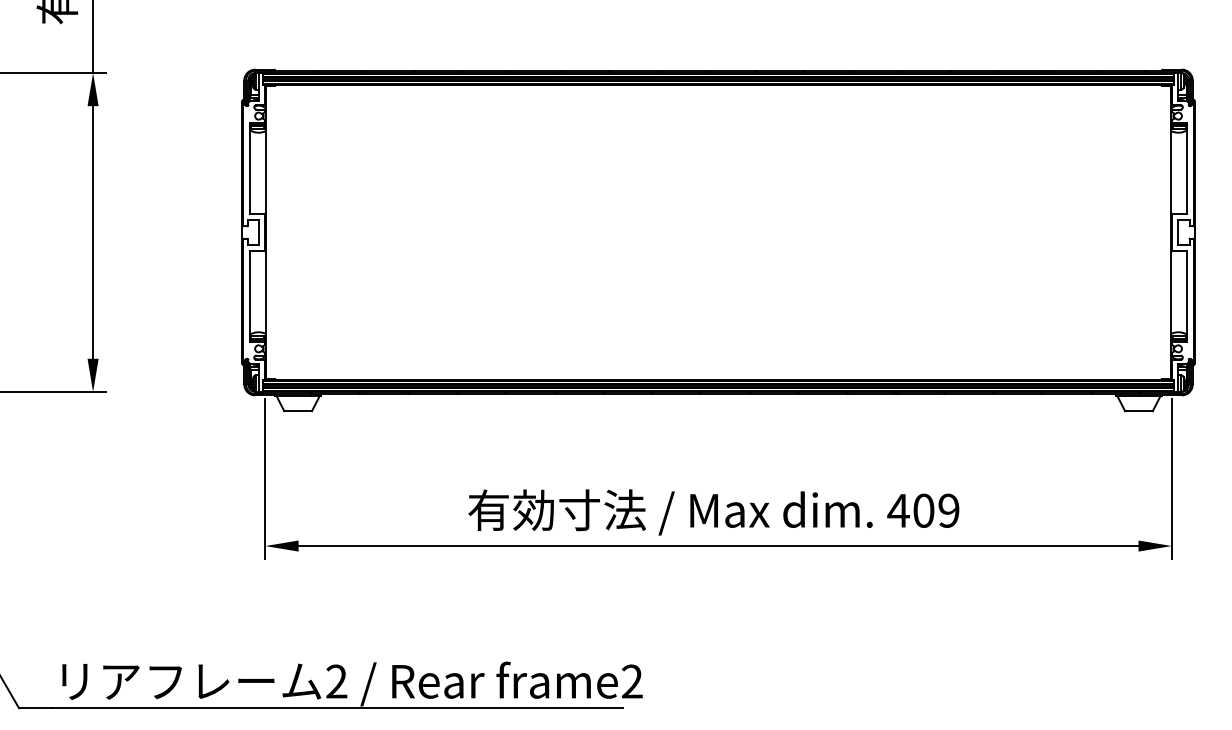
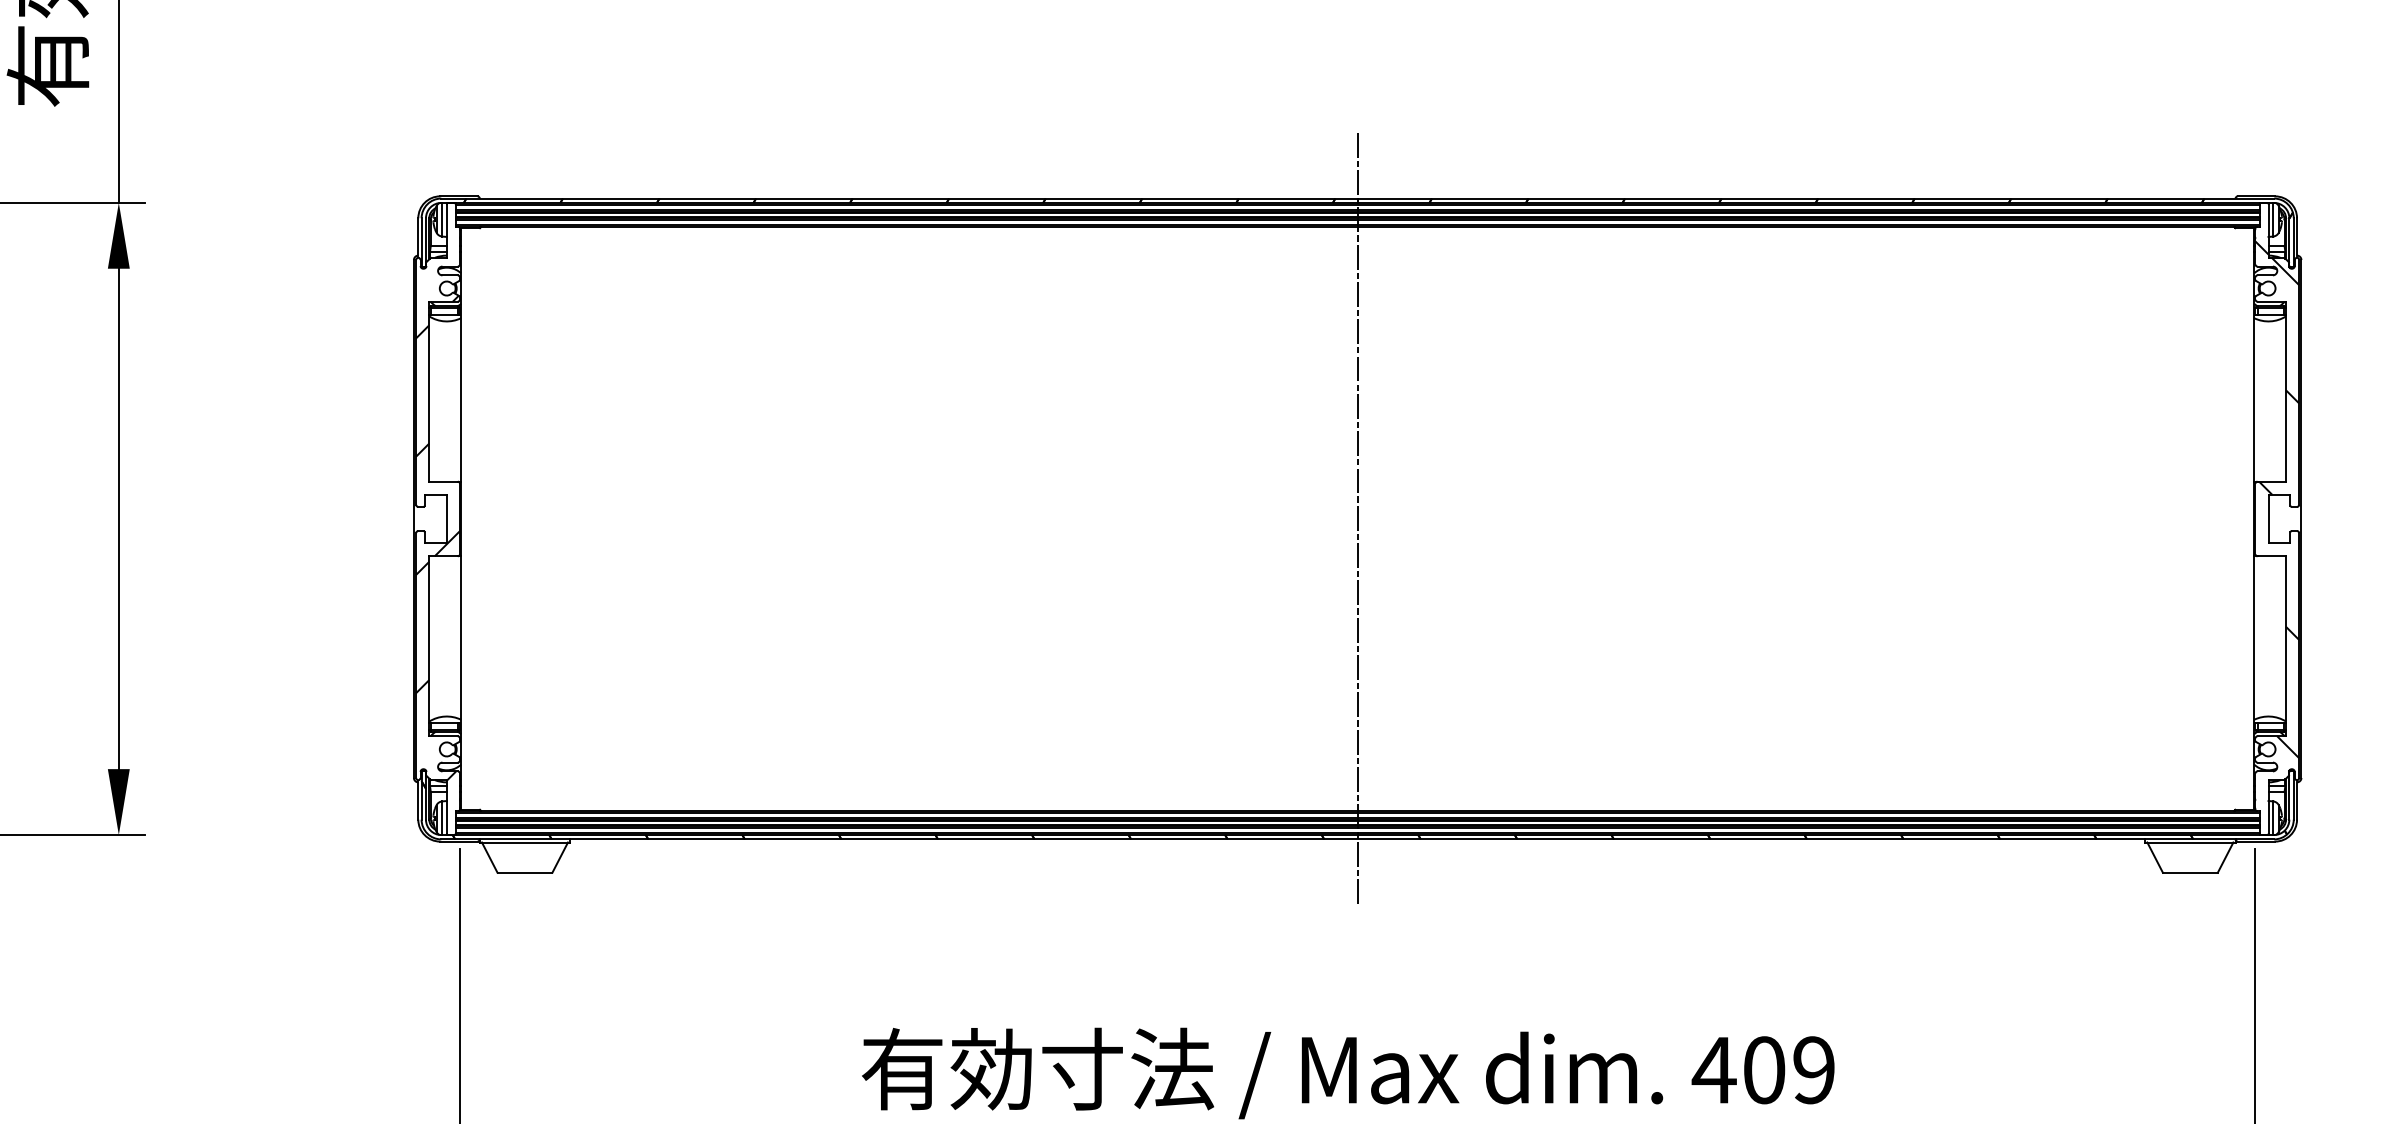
hatch: (1182, 222) -> (2276, 499), added
line: (718, 232) -> (1357, 518), added
hatch: (254, 241) -> (438, 536), added

